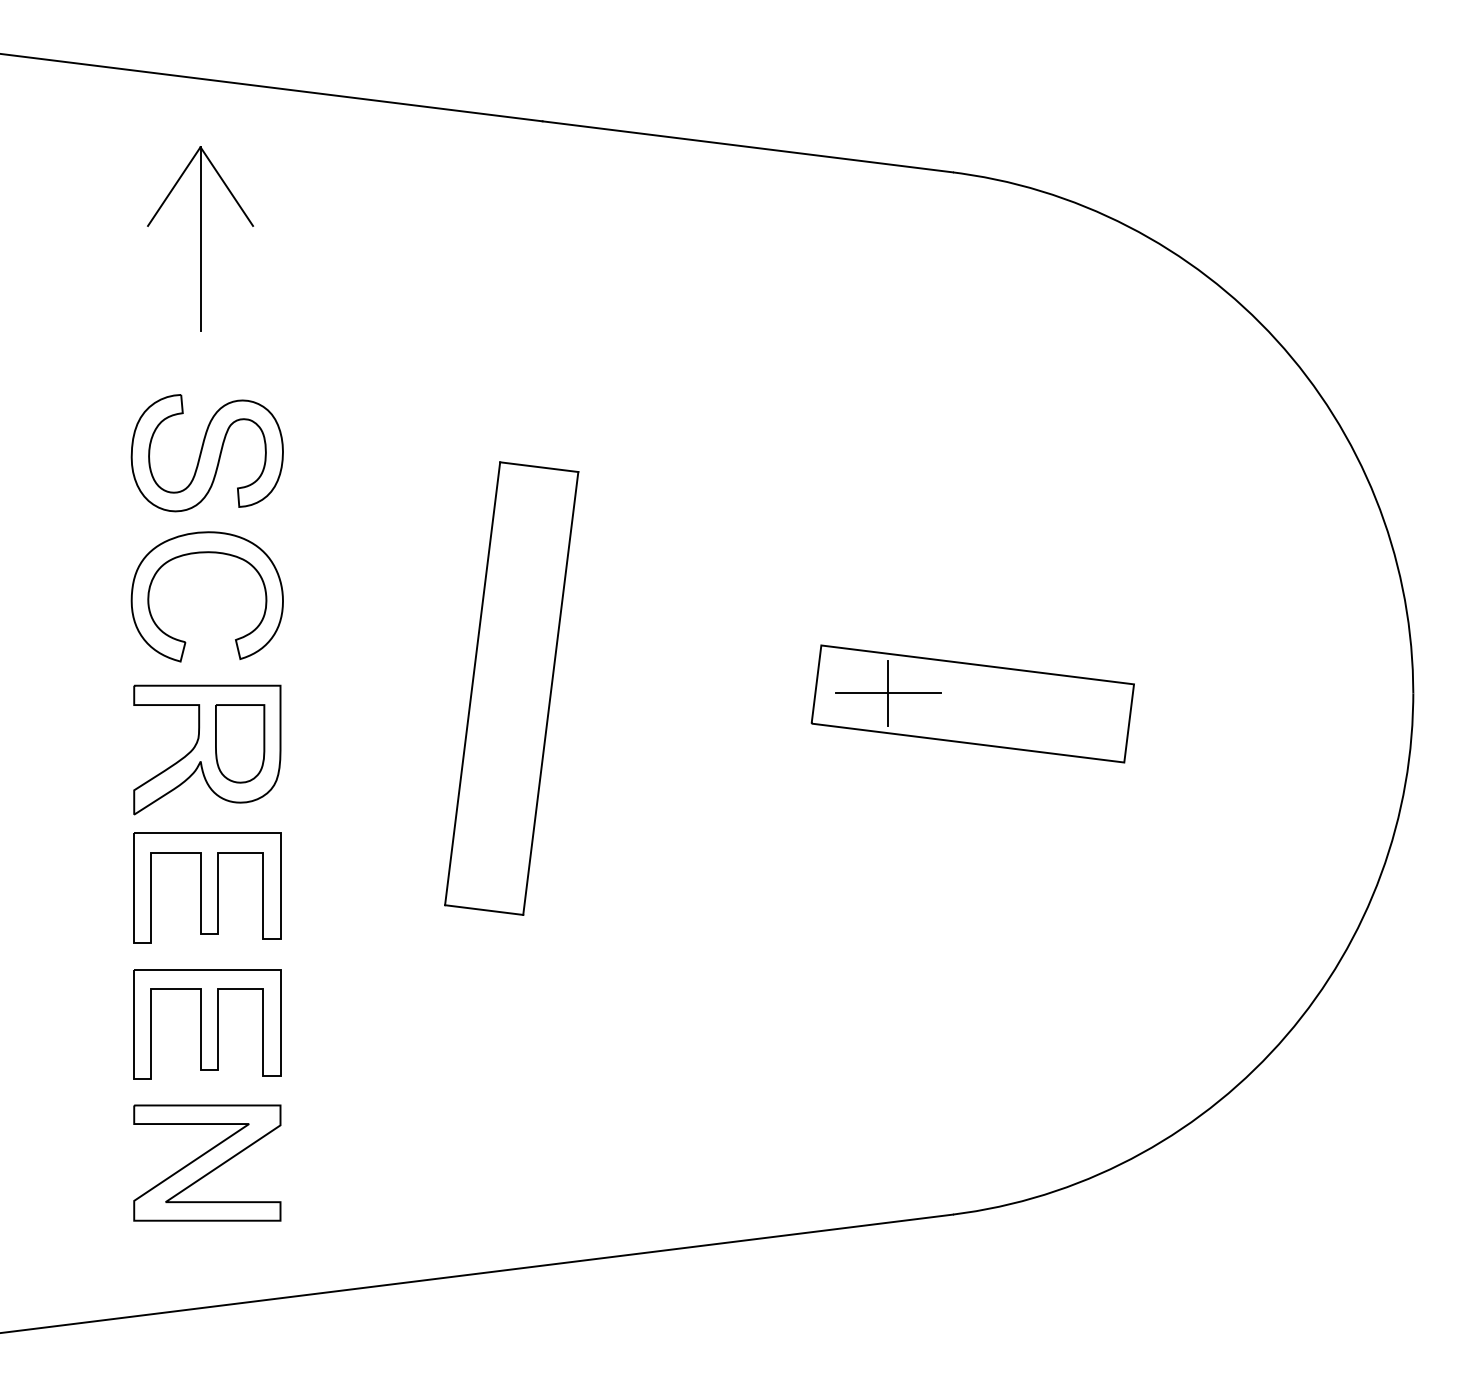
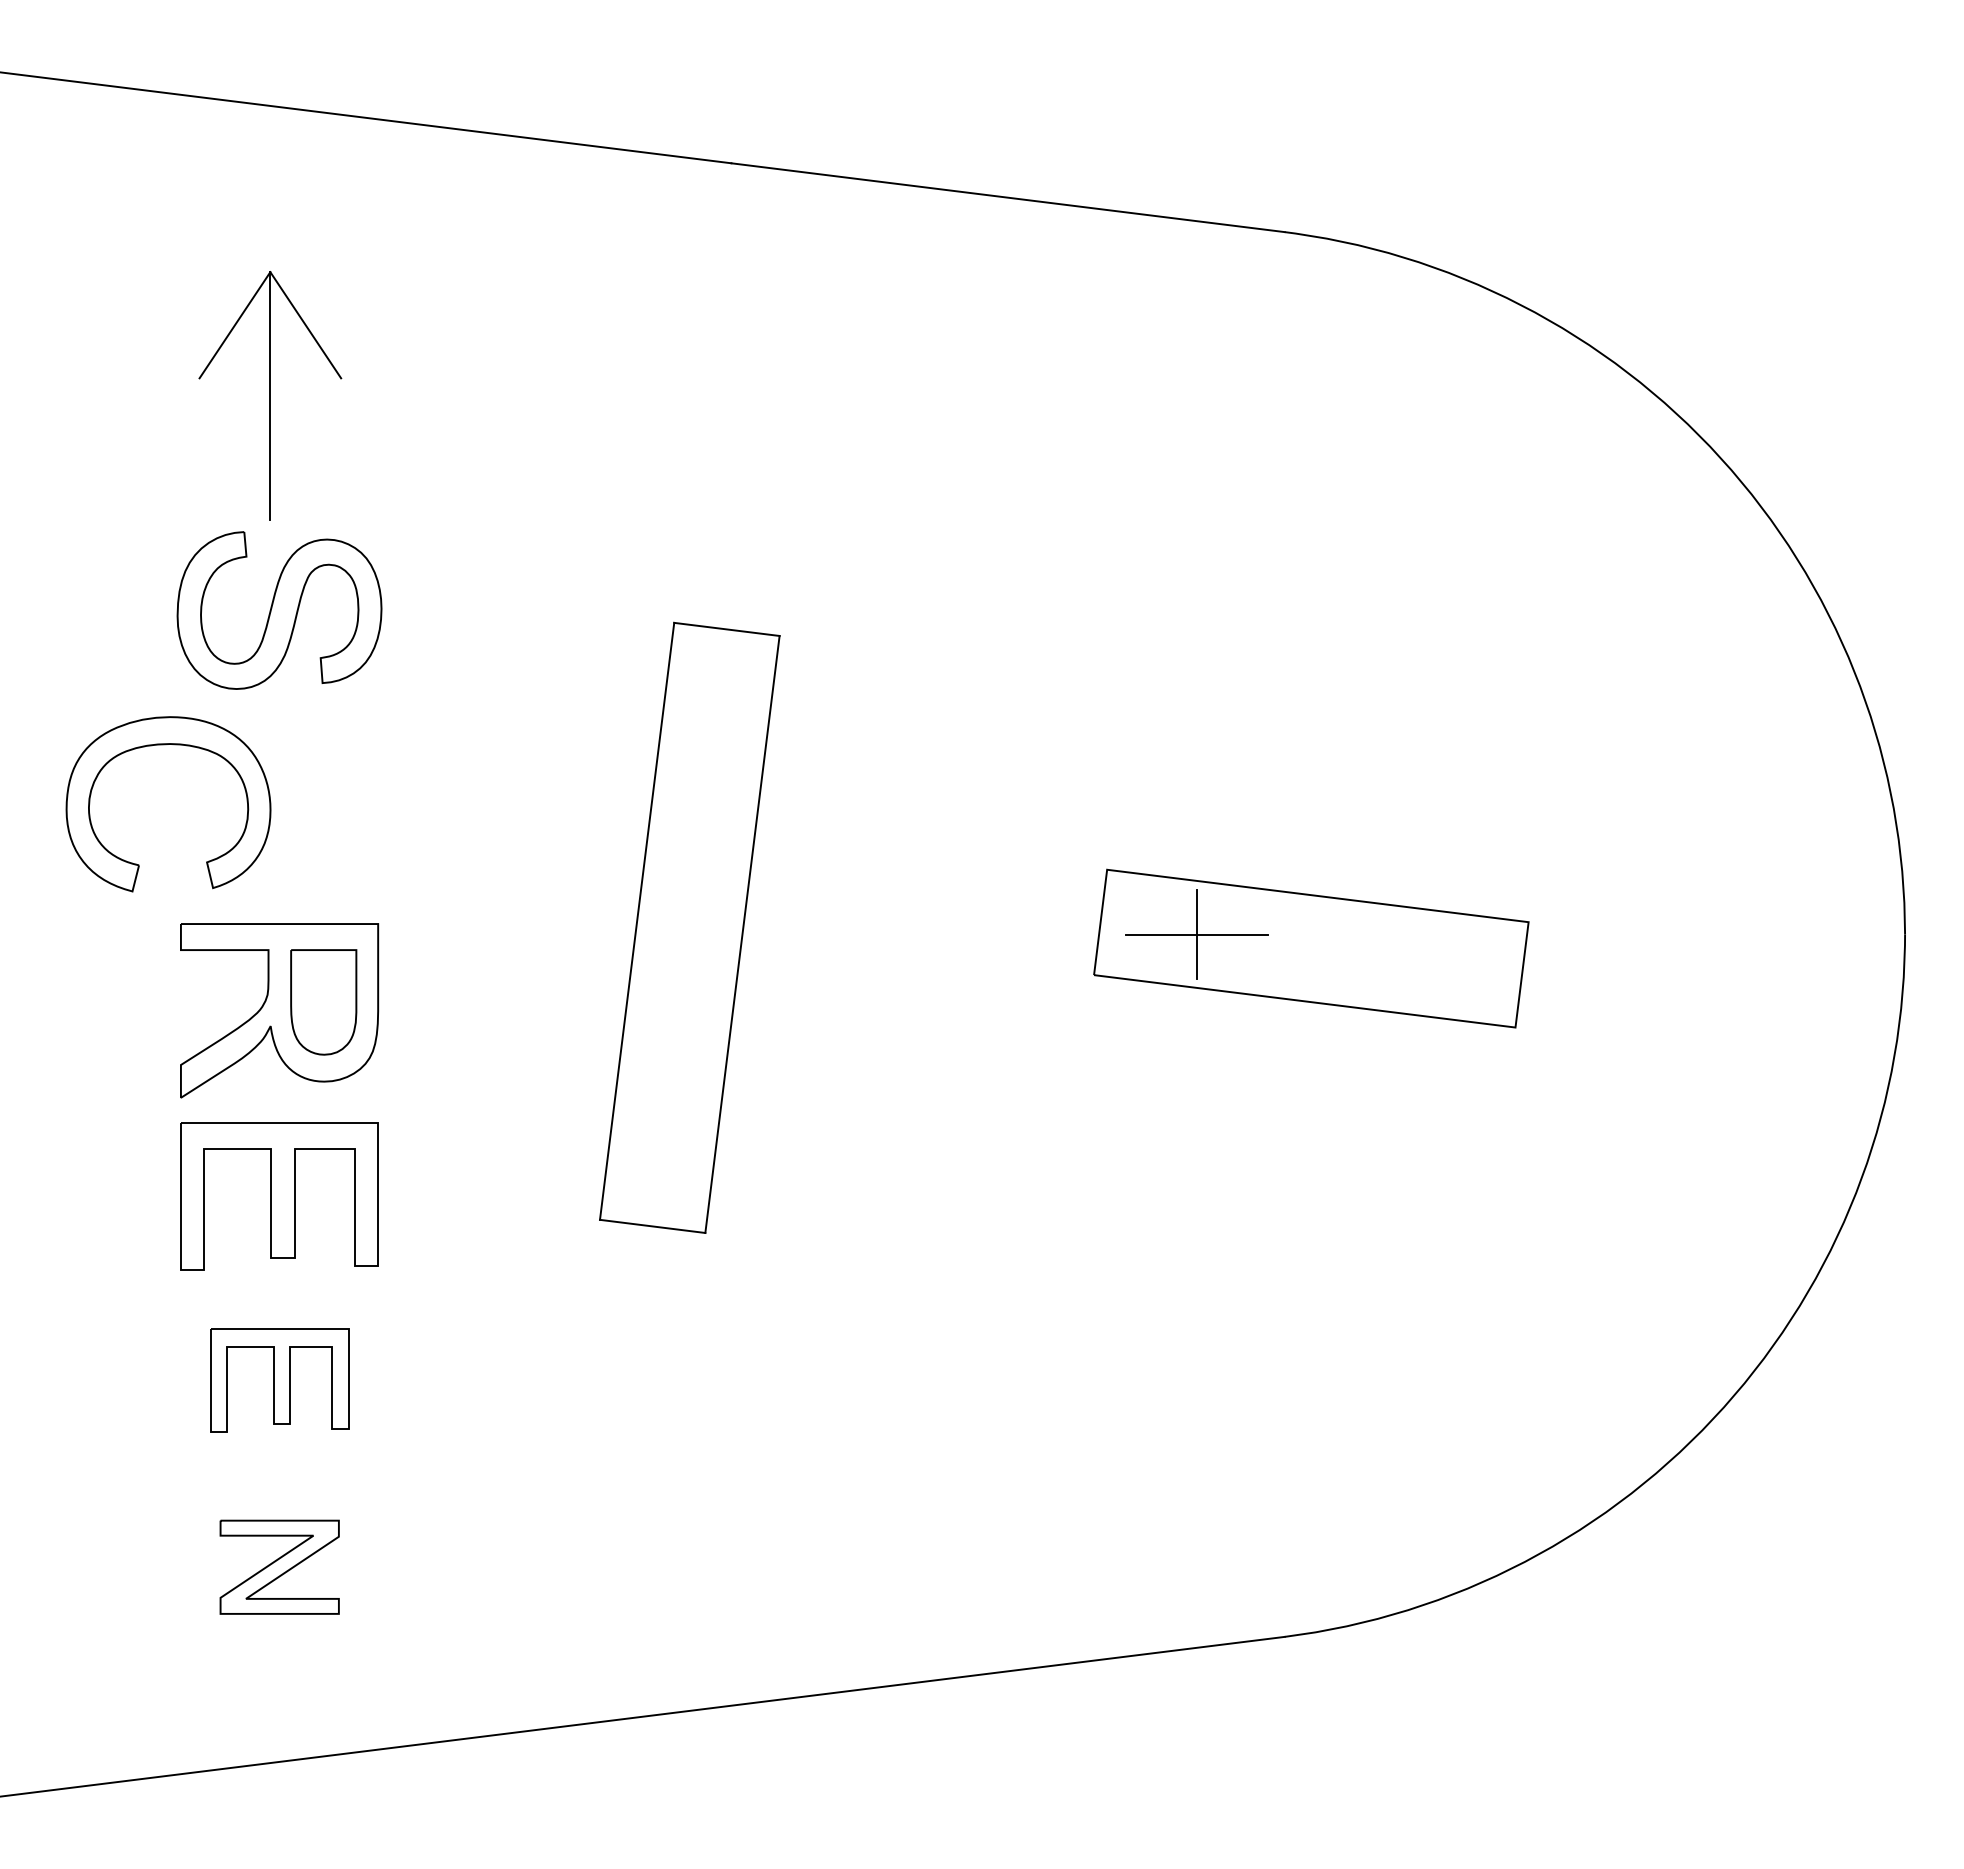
part: (200, 238) -> (270, 395), moved
part: (205, 553) -> (166, 745), moved
part: (207, 1024) -> (279, 1380), size x0.7
part: (207, 1162) -> (279, 1566), size x0.6

